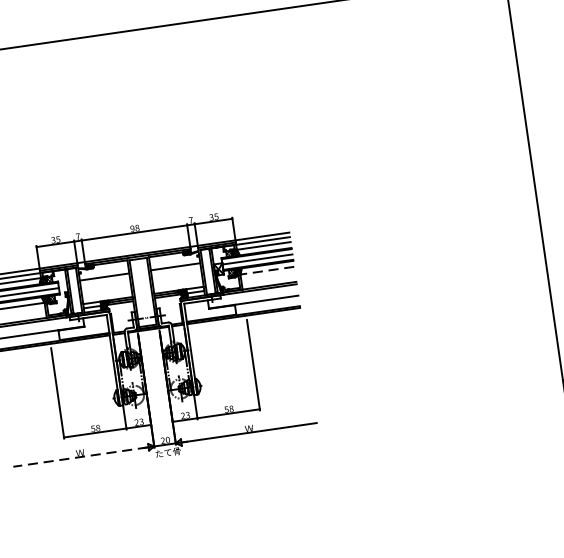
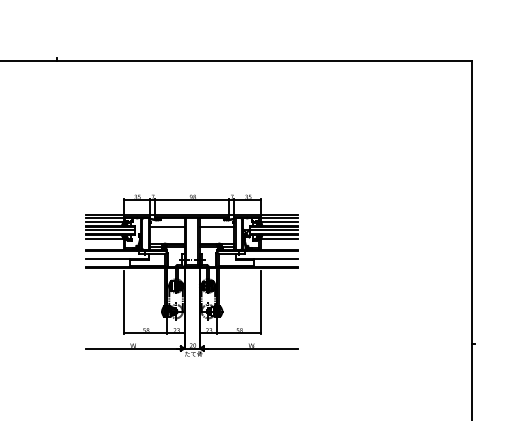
line: (267, 271) -> (279, 239), dashed -> solid
line: (79, 457) -> (132, 348), dashed -> solid

